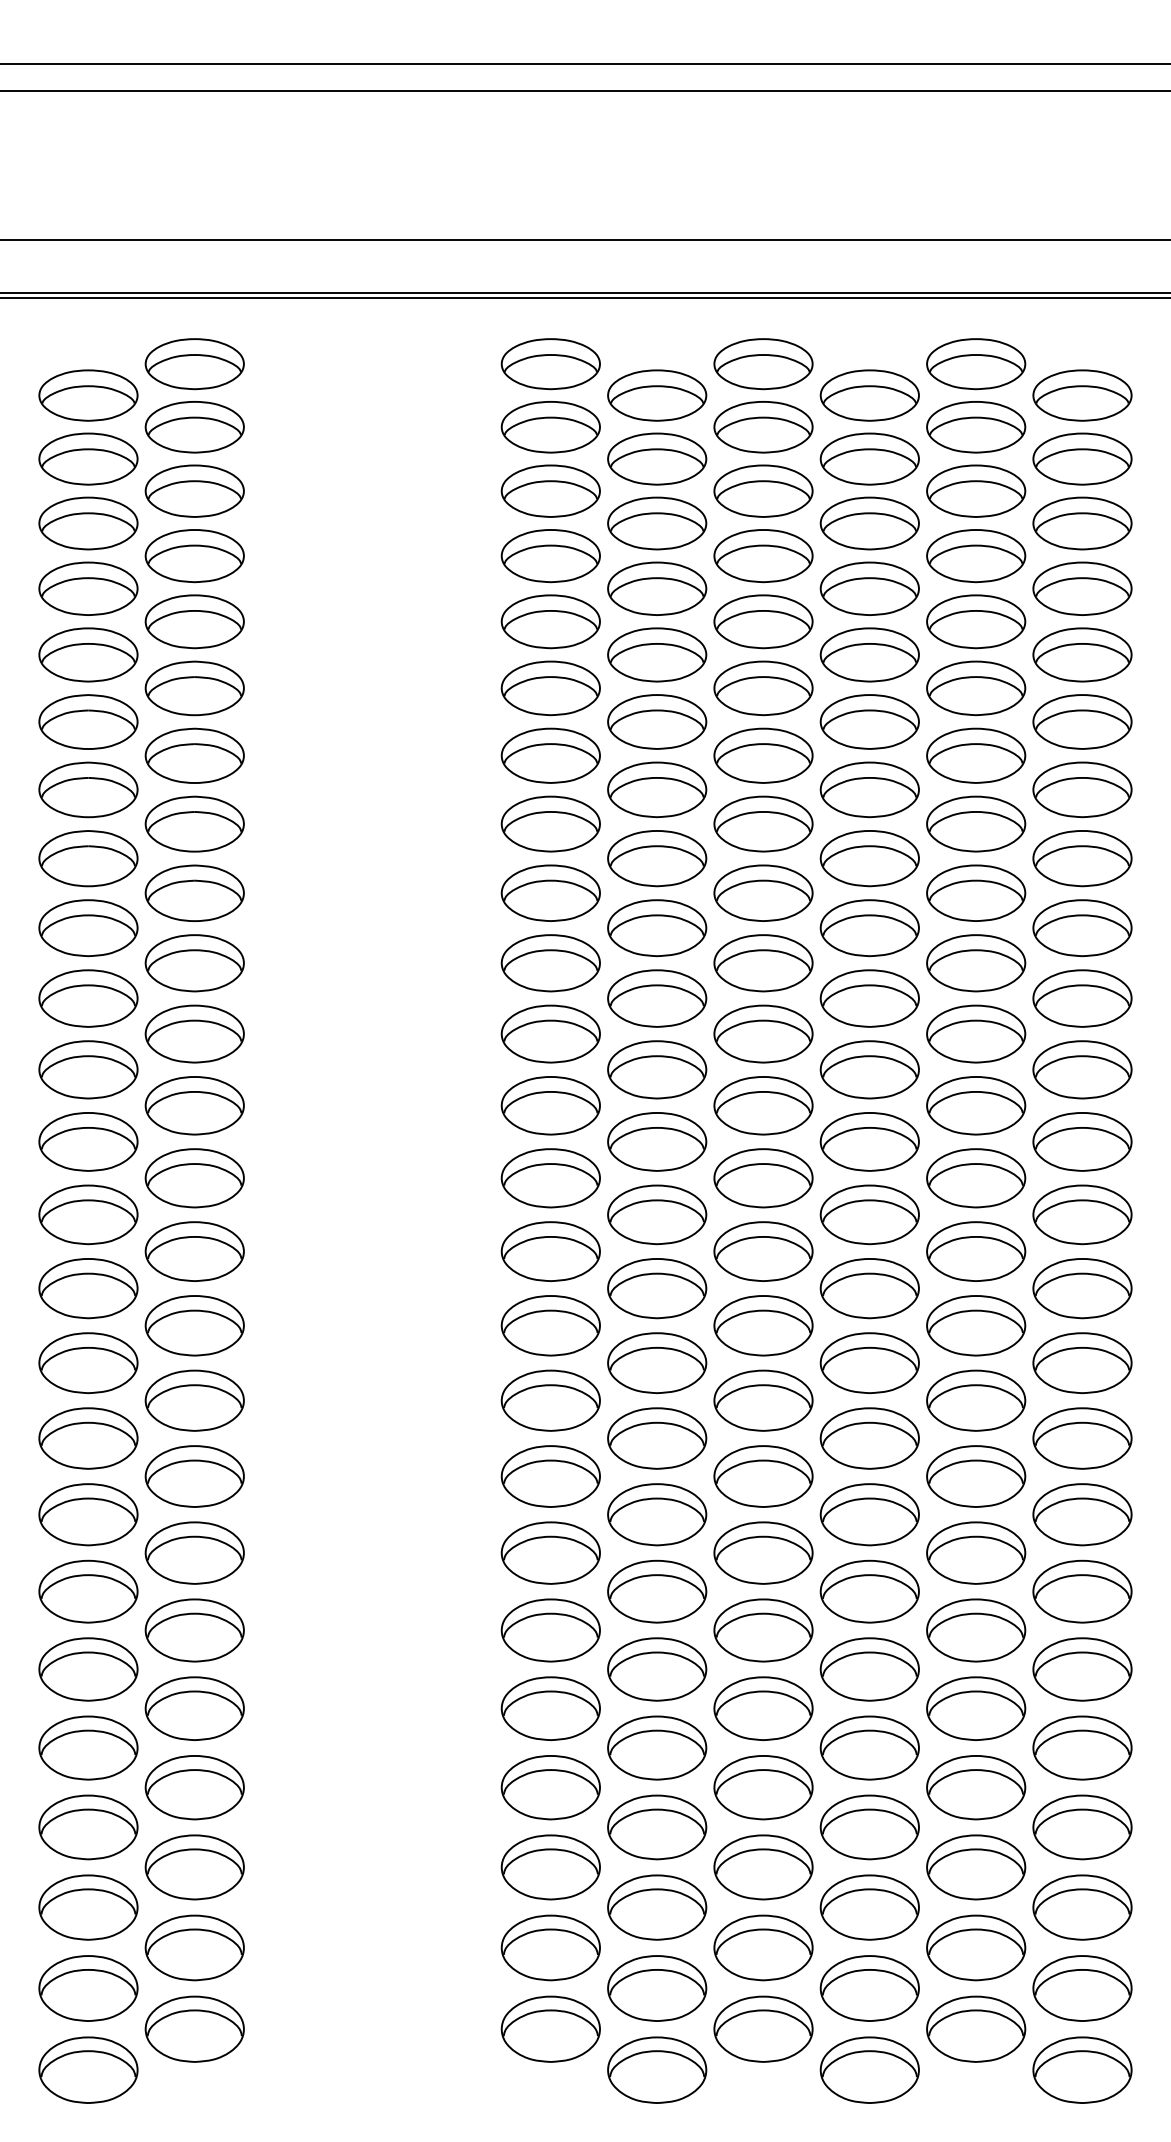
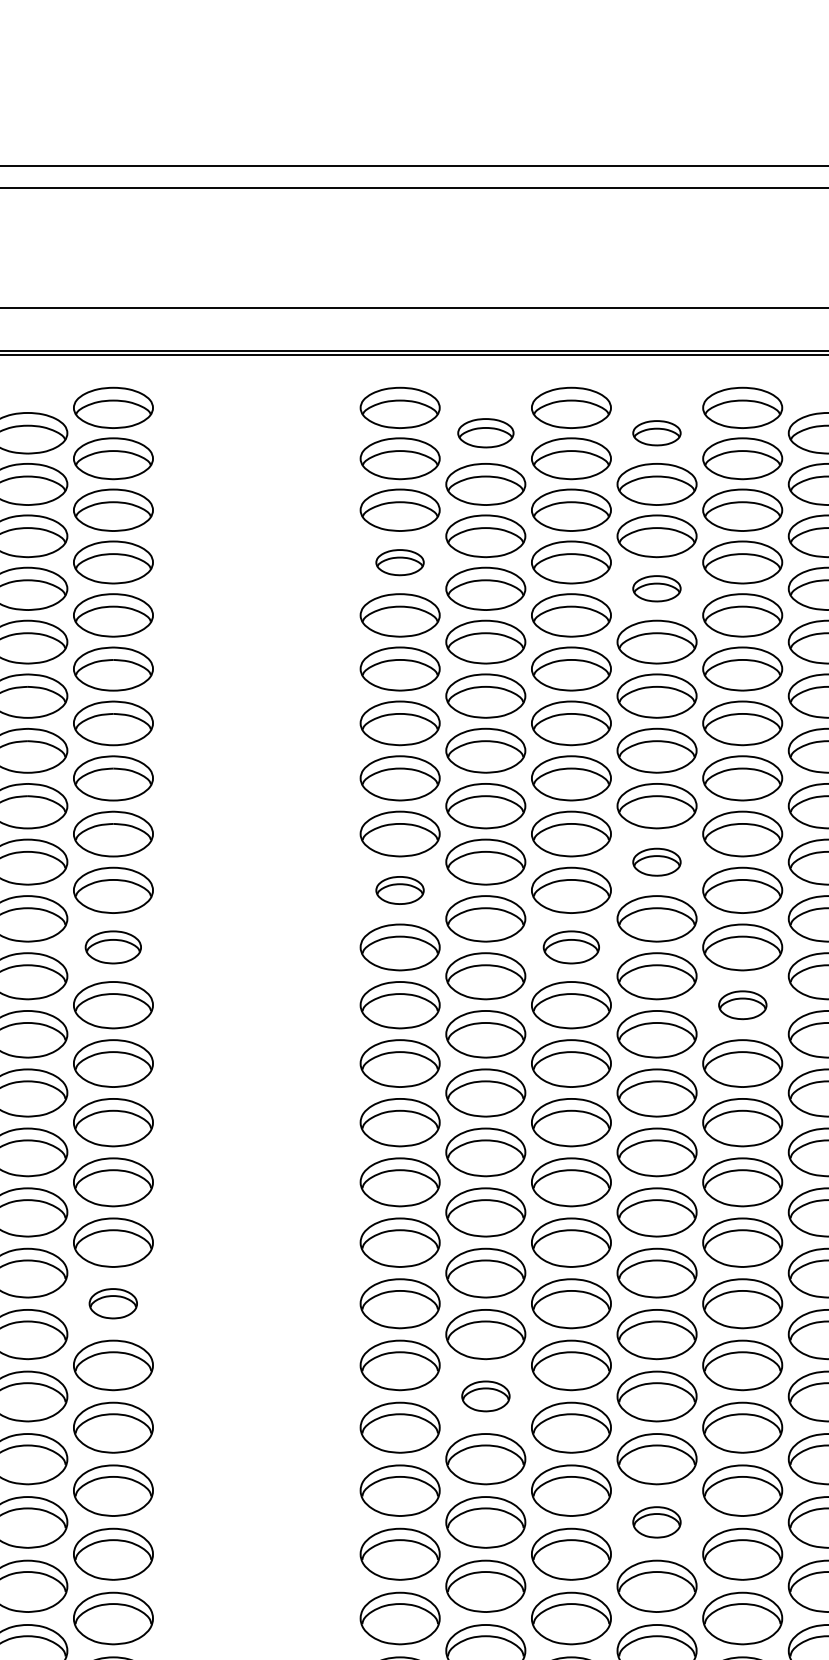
part: (657, 395) -> (486, 433), size x0.7
part: (869, 395) -> (656, 433), size x0.6
part: (550, 556) -> (399, 562), size x0.6
part: (869, 588) -> (656, 588), size x0.6
part: (869, 928) -> (656, 862), size x0.6
part: (550, 963) -> (399, 890), size x0.6
part: (194, 1033) -> (113, 946), size x0.7
part: (763, 1033) -> (571, 946), size x0.7
part: (976, 1105) -> (742, 1004), size x0.6
part: (194, 1476) -> (113, 1303), size x0.6
part: (657, 1591) -> (486, 1396), size x0.6
part: (869, 1747) -> (656, 1521), size x0.6

